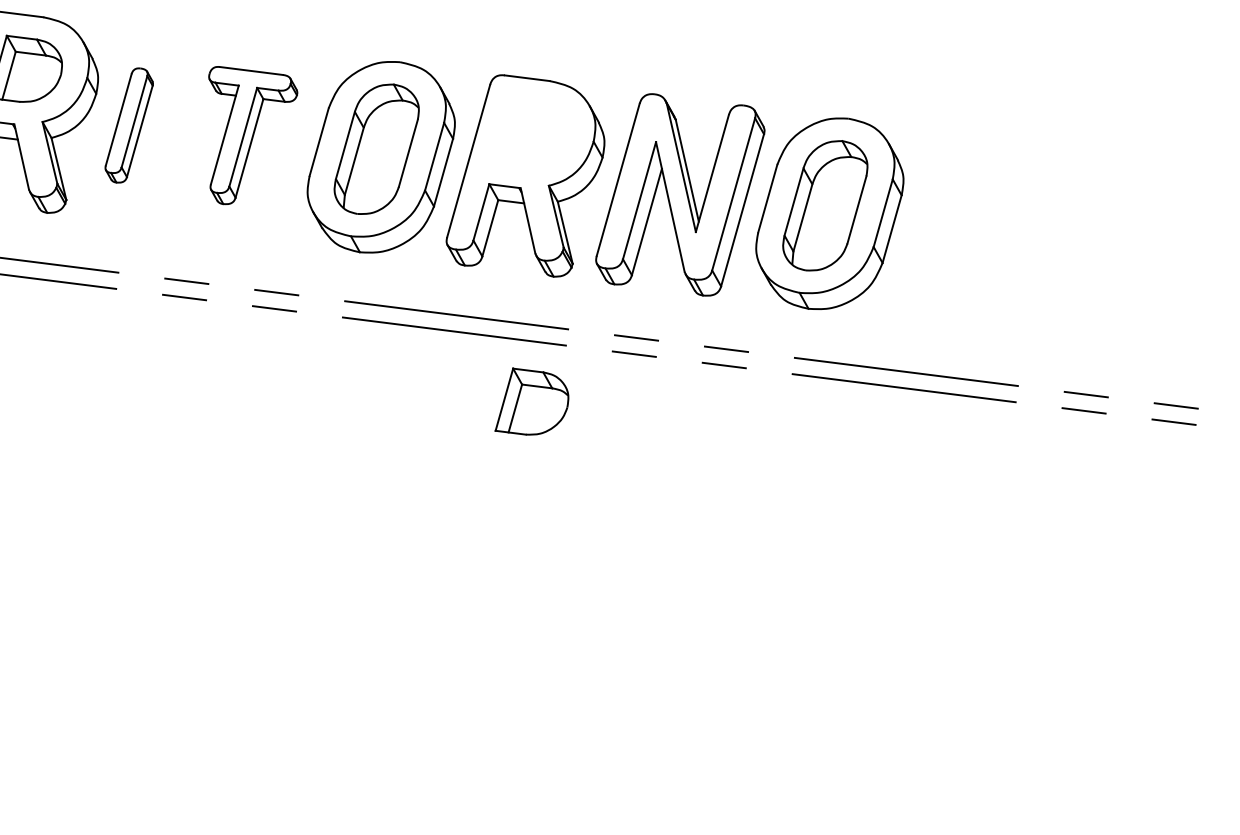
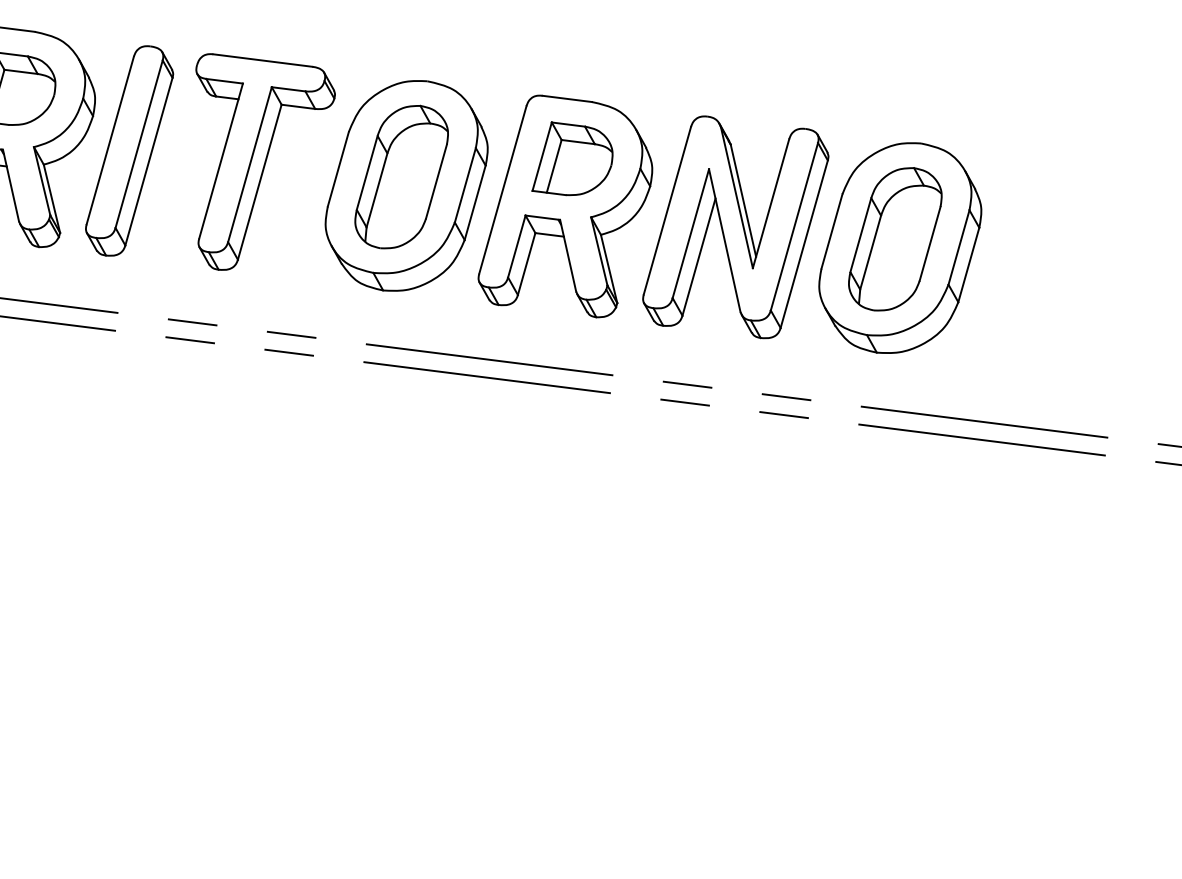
part: (128, 125) -> (128, 150), size x1.67
part: (253, 135) -> (266, 161), size x1.43
part: (531, 401) -> (571, 158), moved

